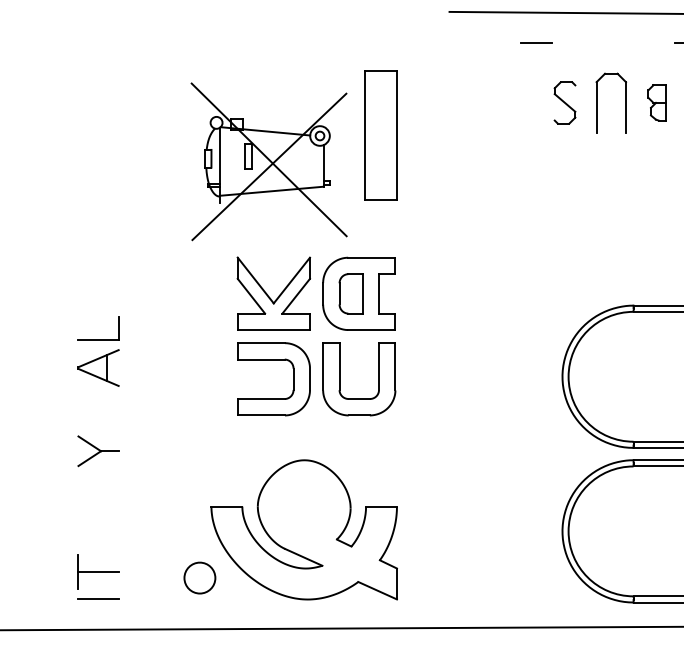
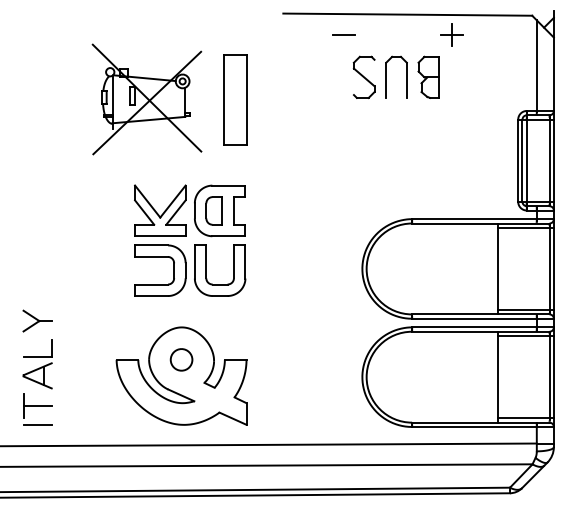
part: (564, 101) -> (363, 76), size x1.43
part: (656, 101) -> (428, 76), size x1.67
part: (268, 161) -> (146, 99), moved
part: (98, 351) -> (37, 364), moved
part: (199, 577) -> (181, 359), moved

